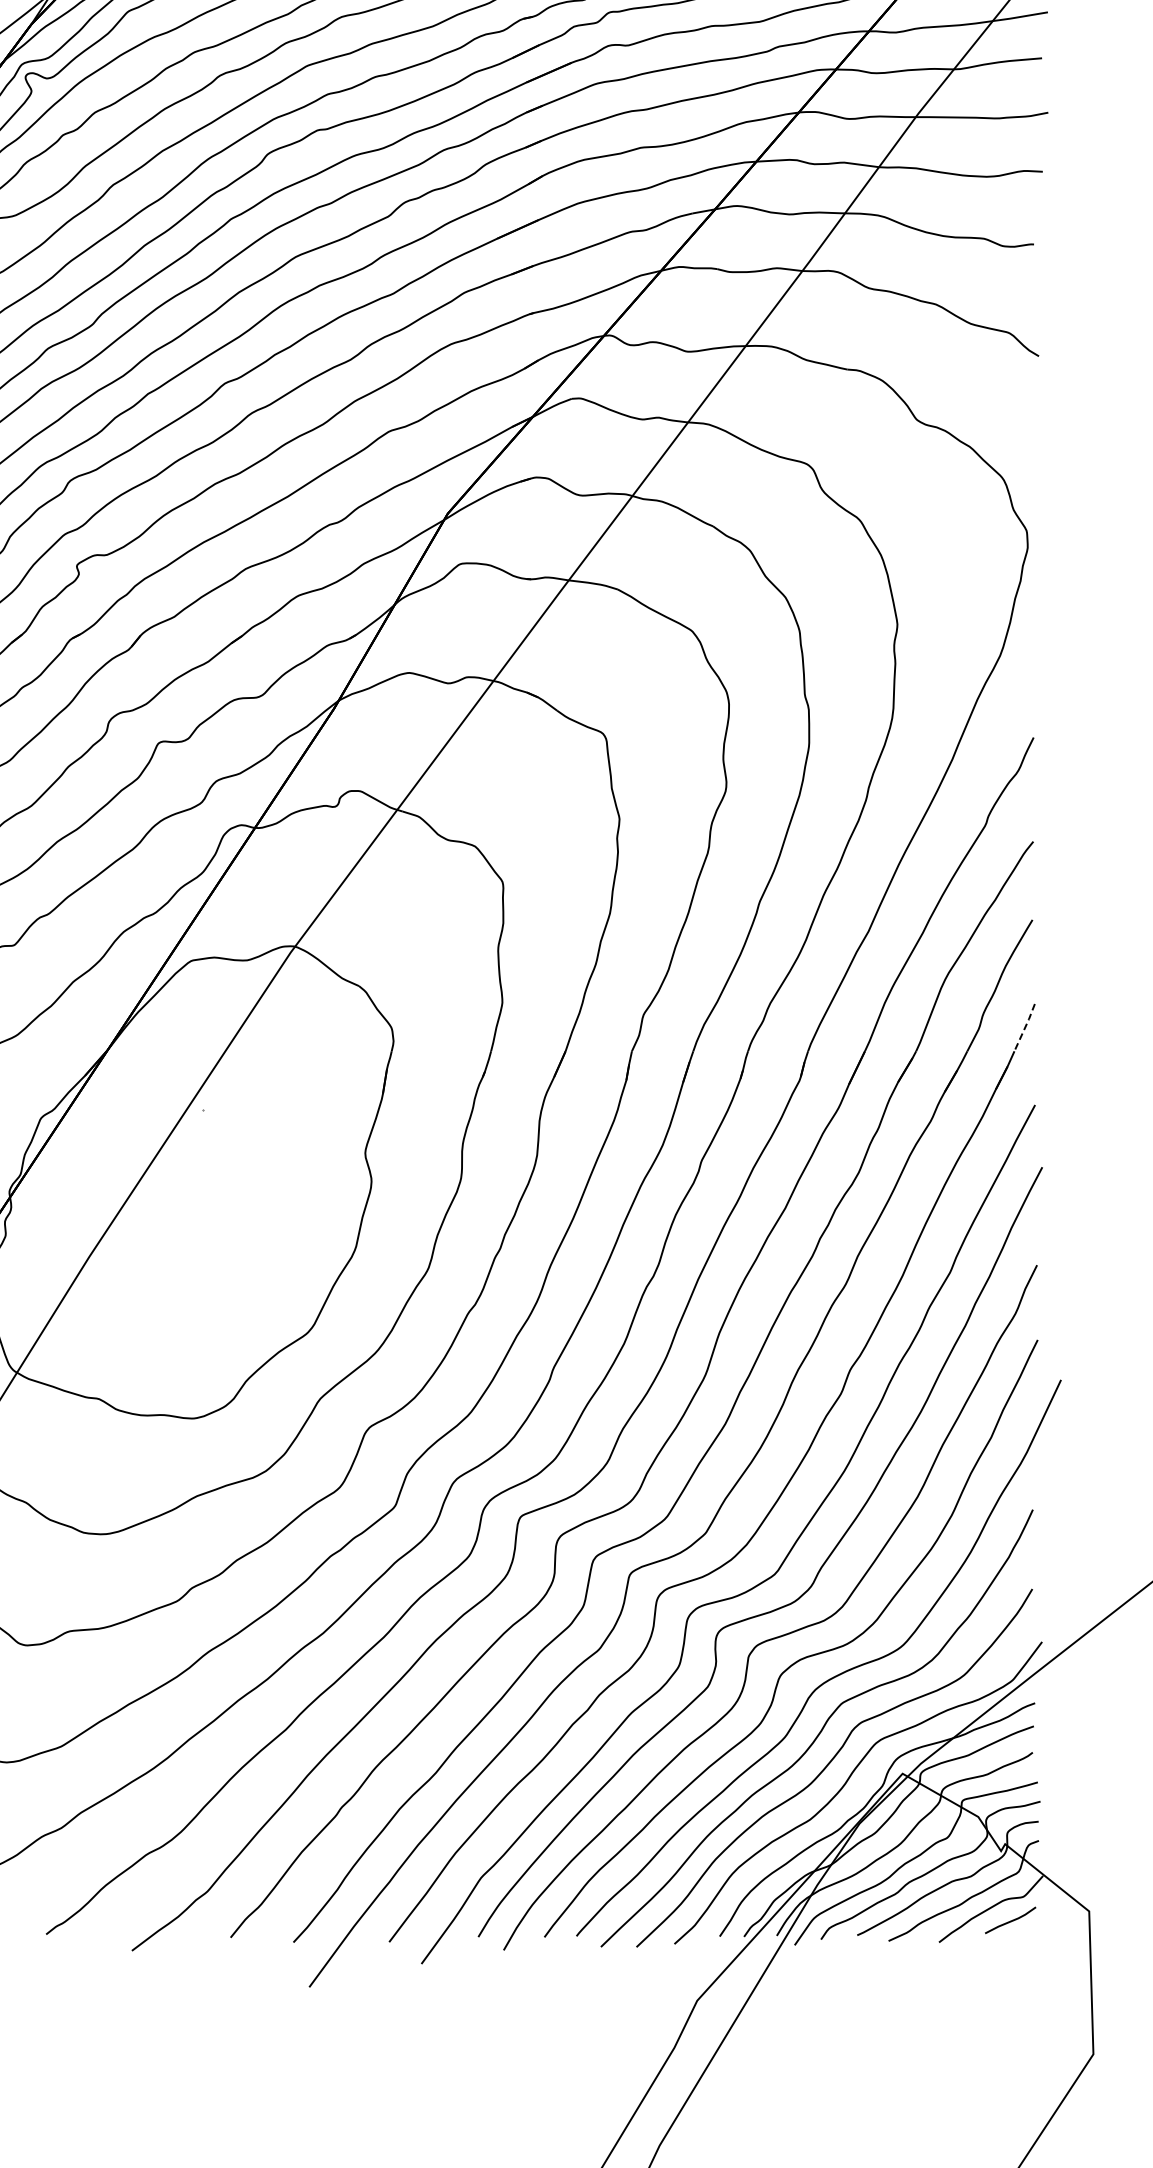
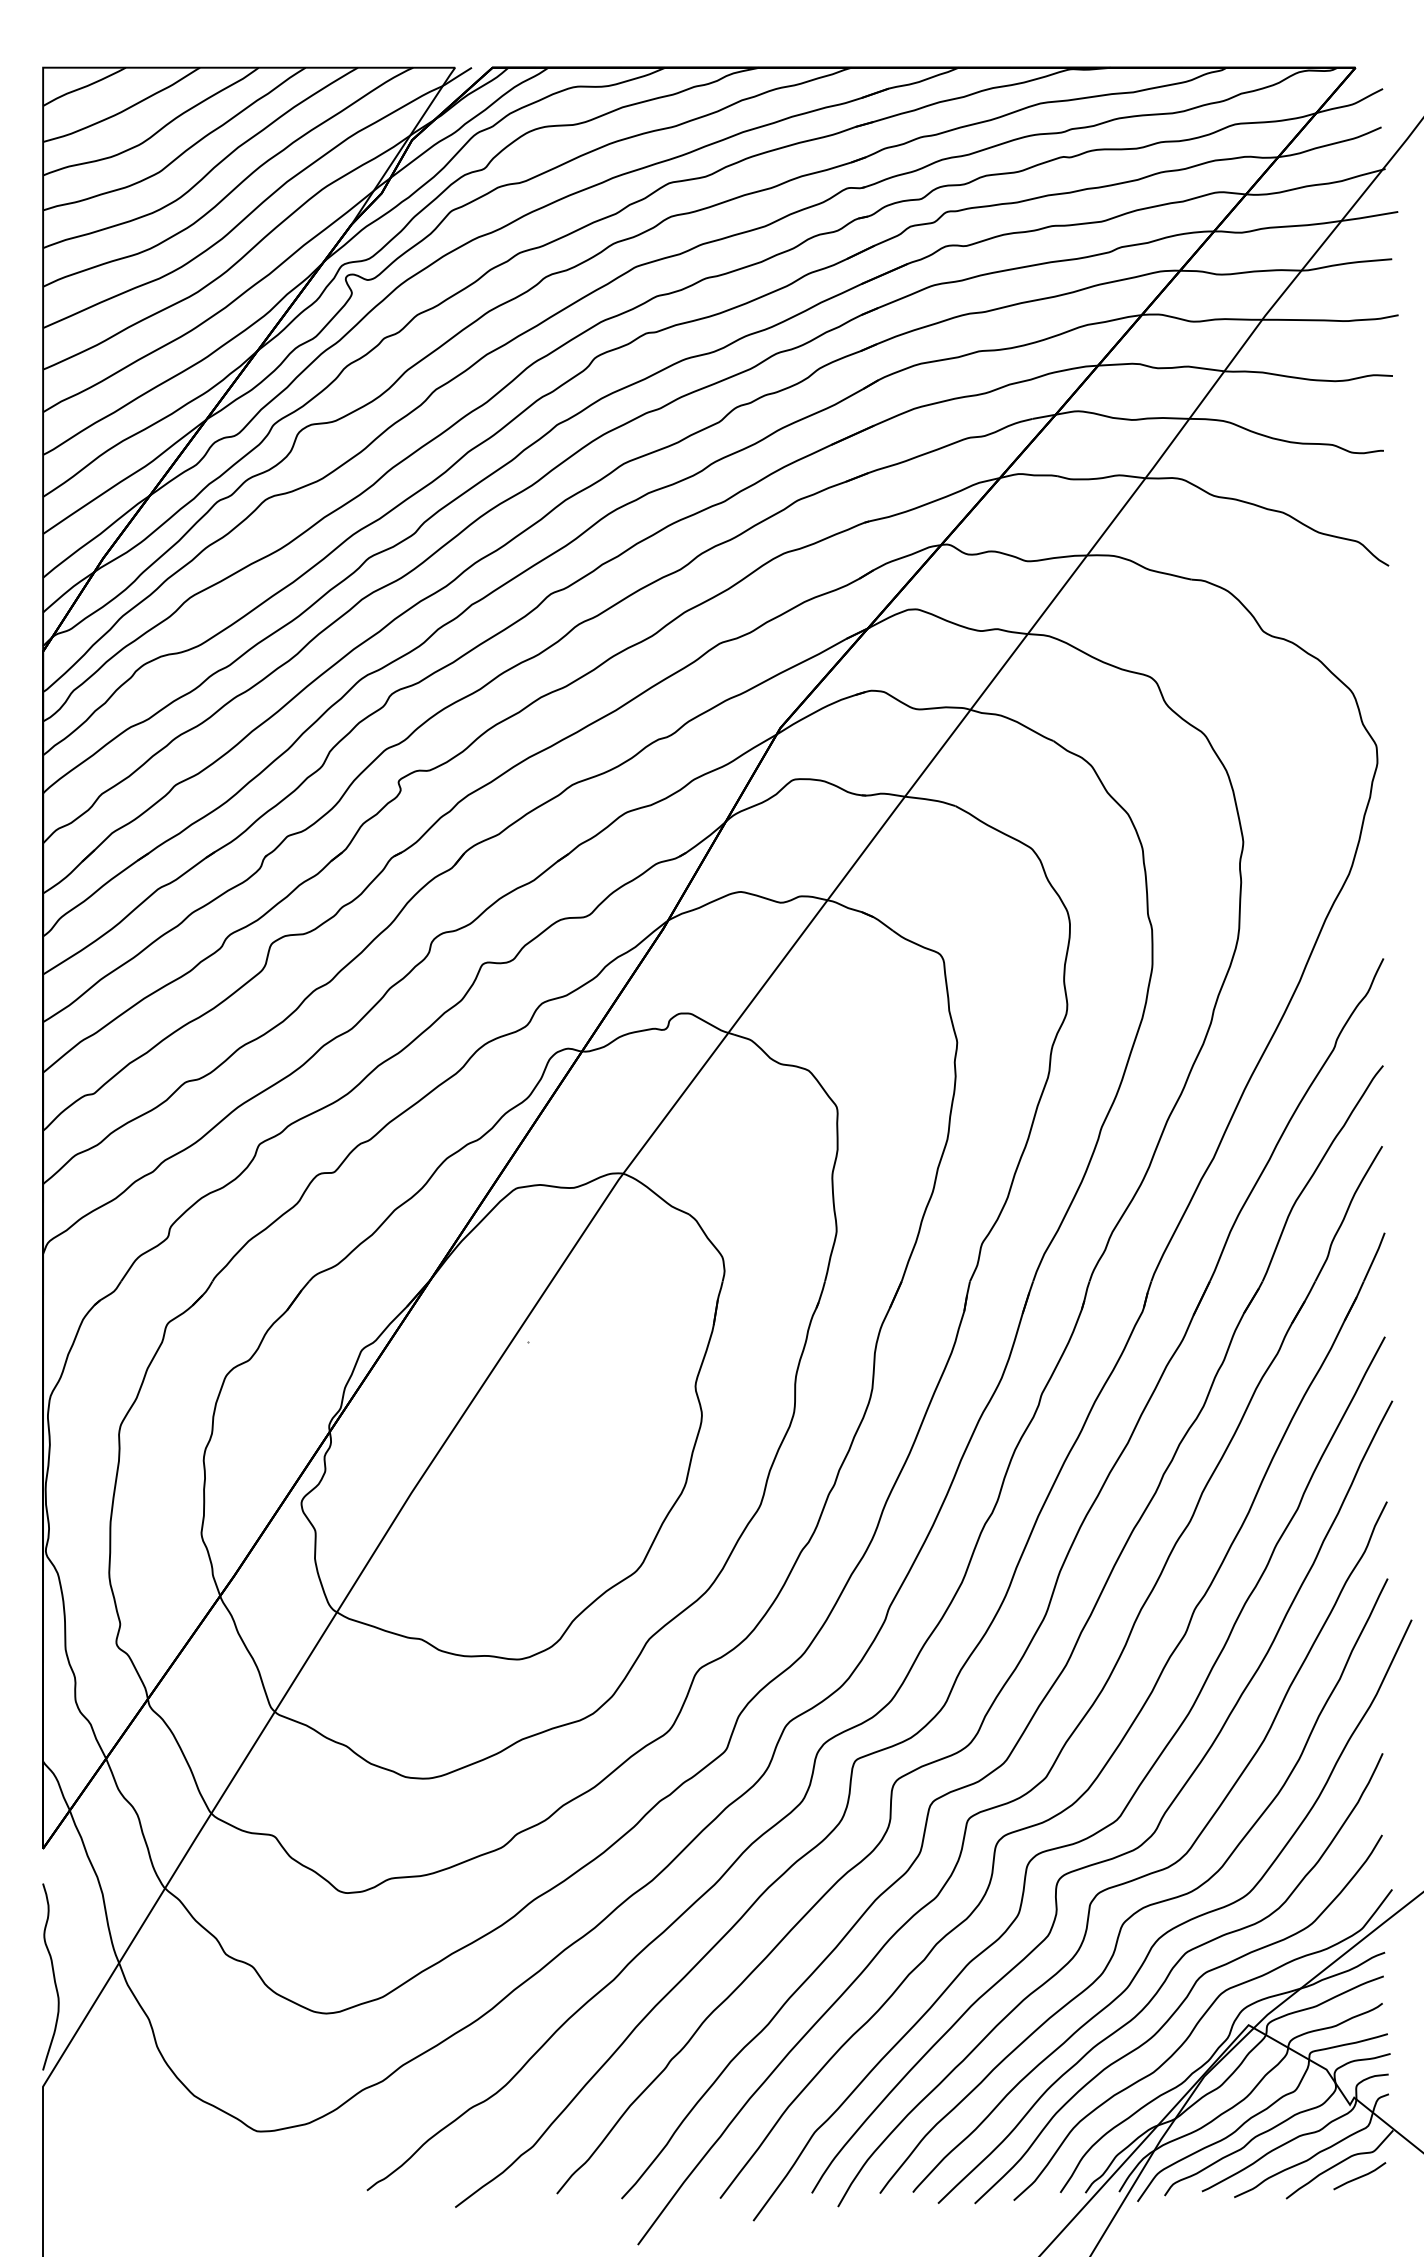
line: (1024, 1028) -> (1374, 1257), dashed -> solid

